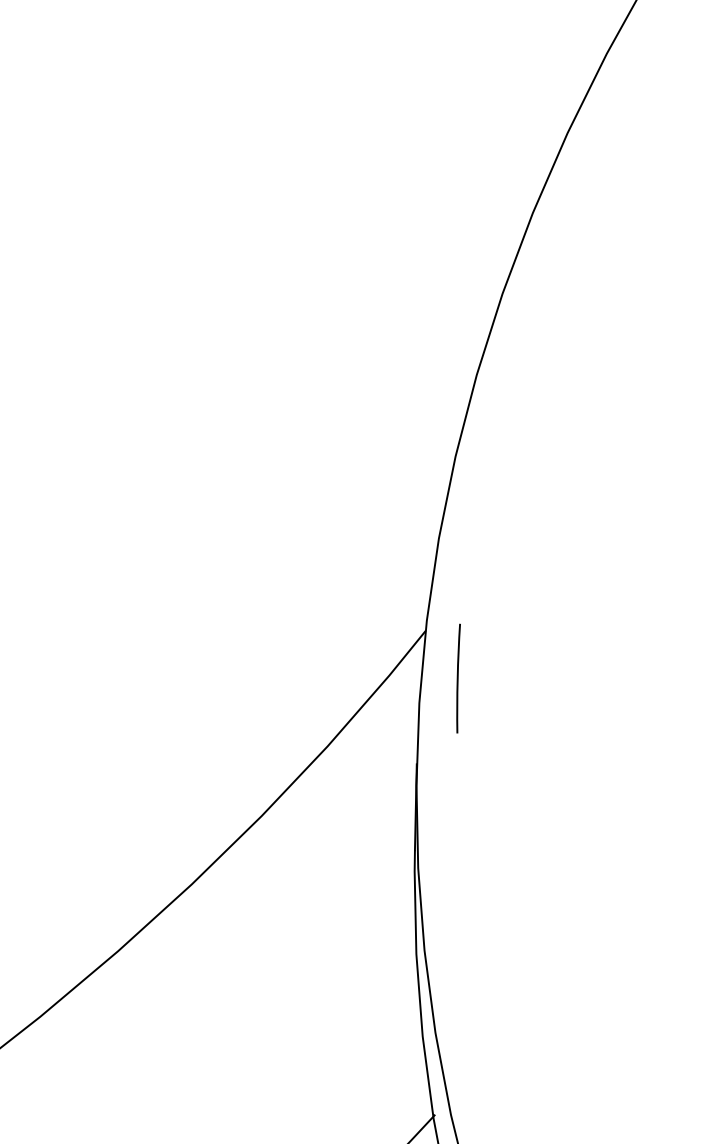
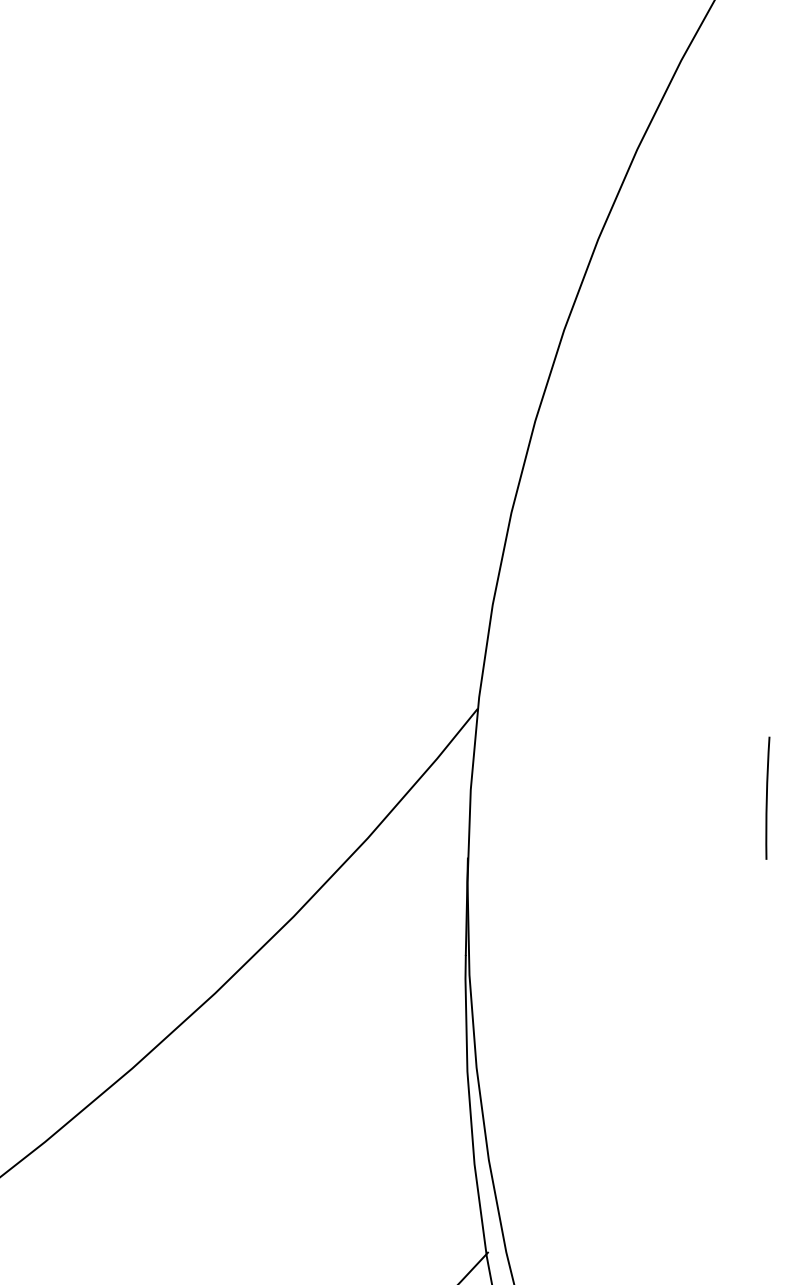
line: (458, 677) -> (767, 797), moved

